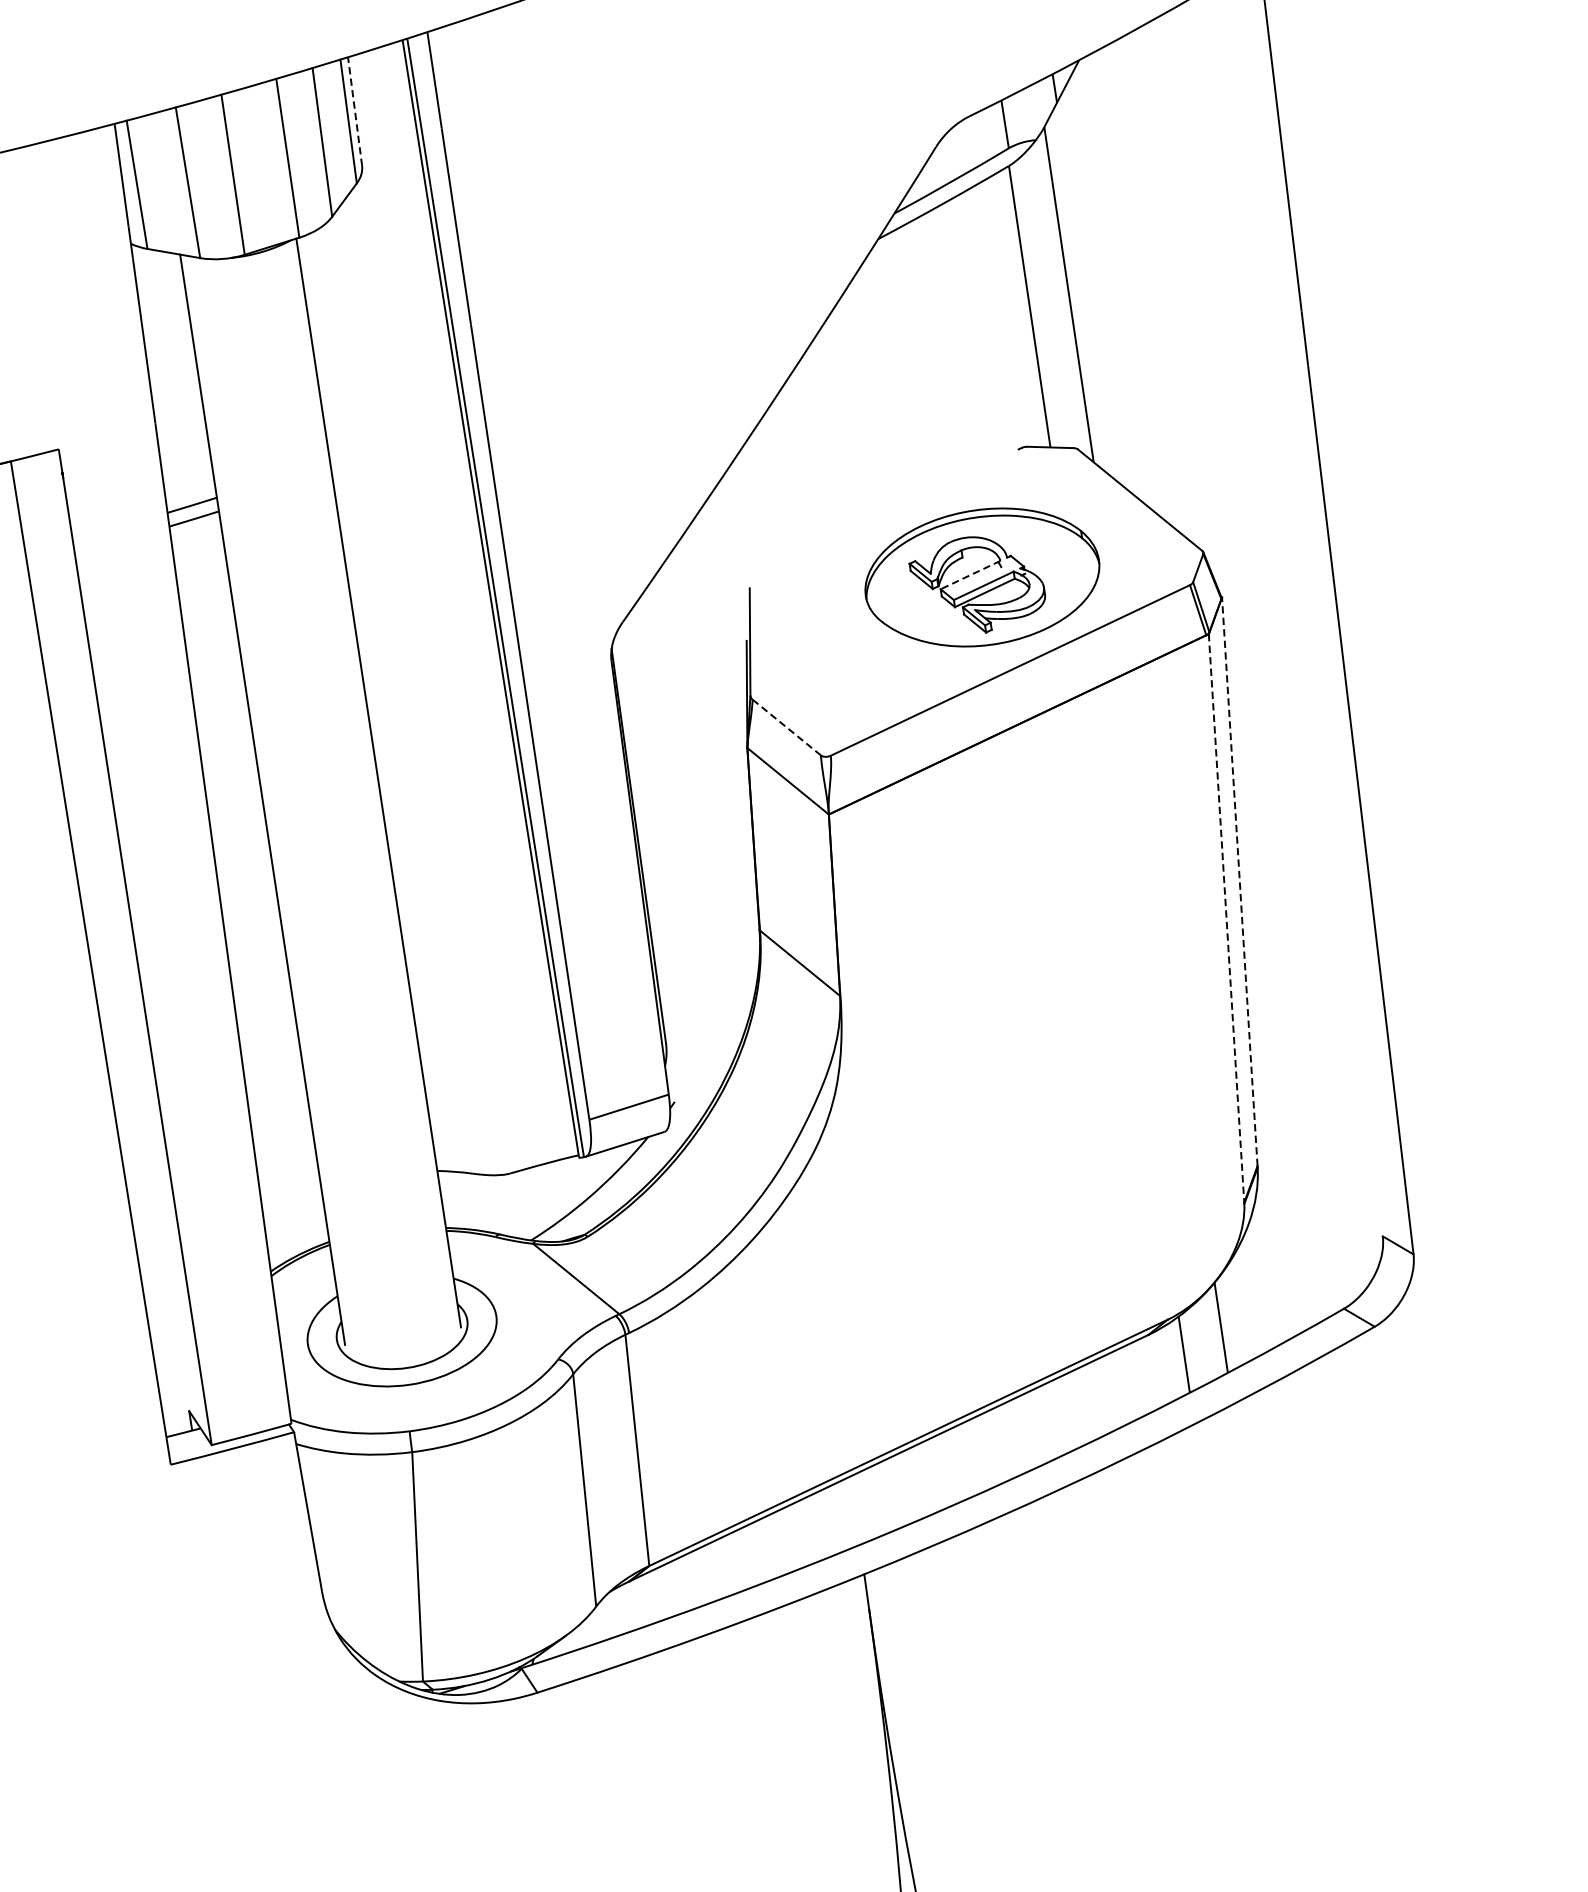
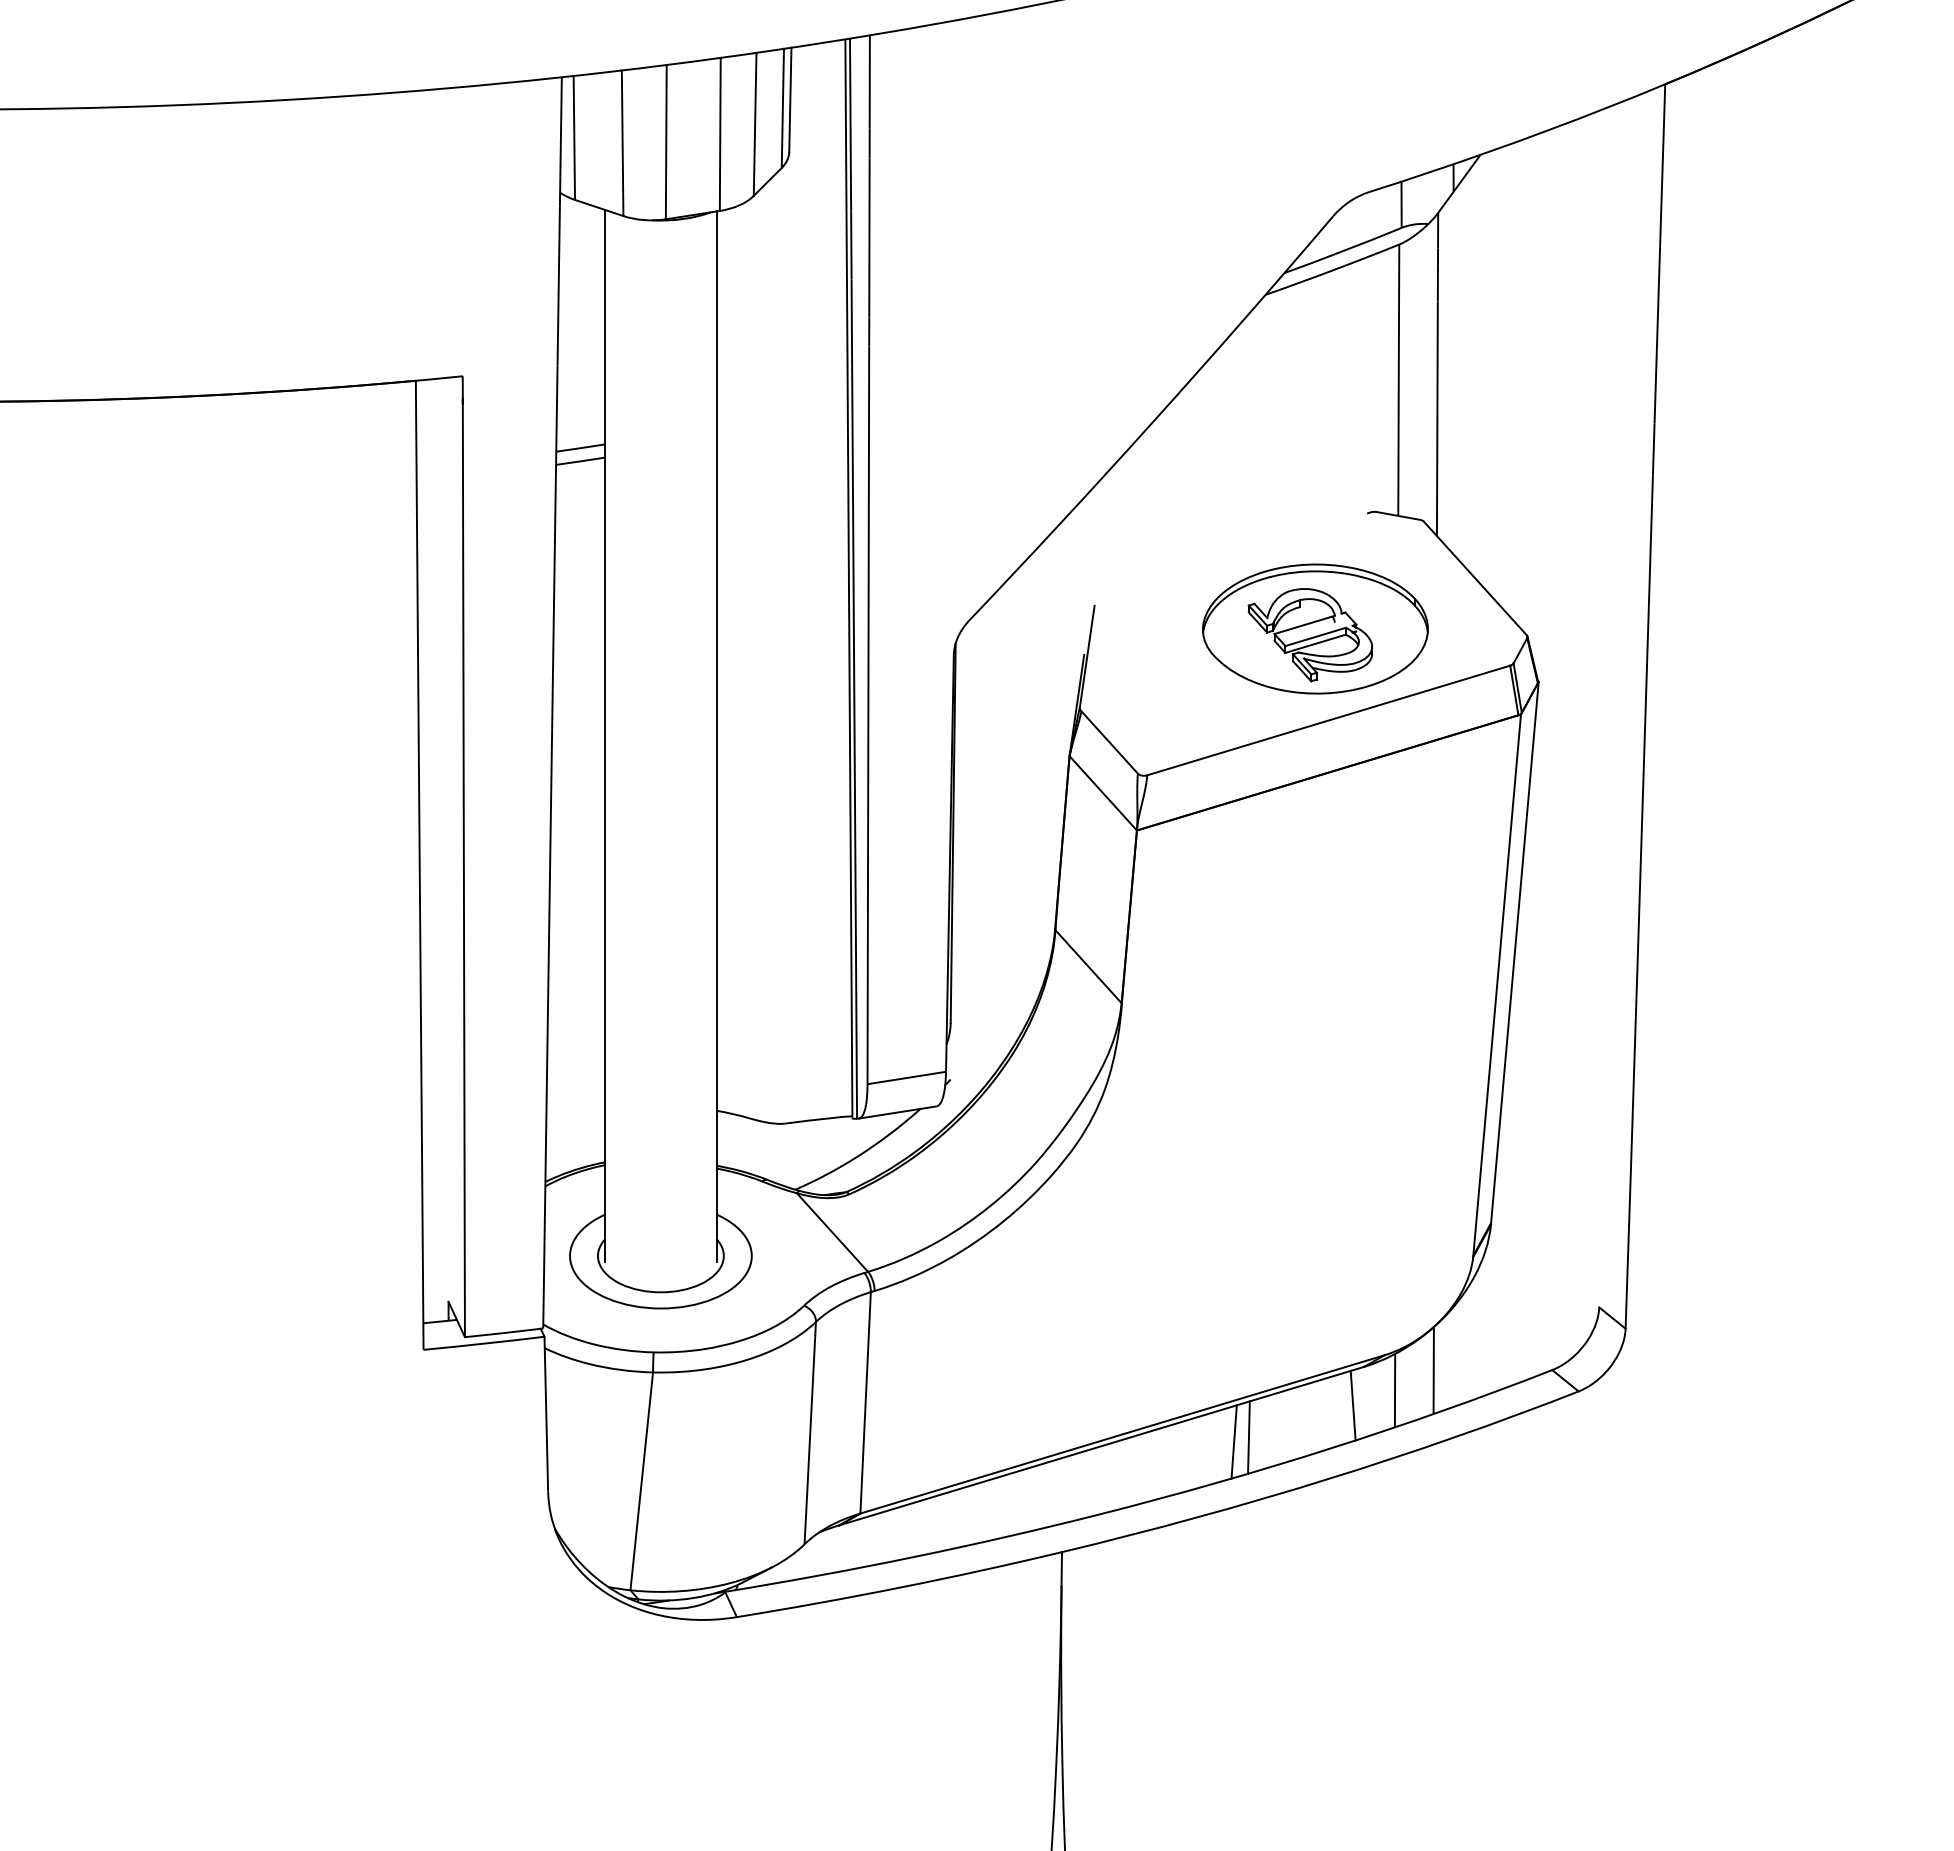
line: (355, 111) -> (790, 99), dashed -> solid
line: (970, 574) -> (1304, 624), dashed -> solid
line: (786, 727) -> (1109, 742), dashed -> solid
line: (1239, 881) -> (1514, 952), dashed -> solid
line: (1226, 918) -> (1497, 985), dashed -> solid
line: (1142, 1376) -> (1352, 1405), added
line: (1039, 1426) -> (1248, 1437), added
line: (1024, 1432) -> (1233, 1441), added

